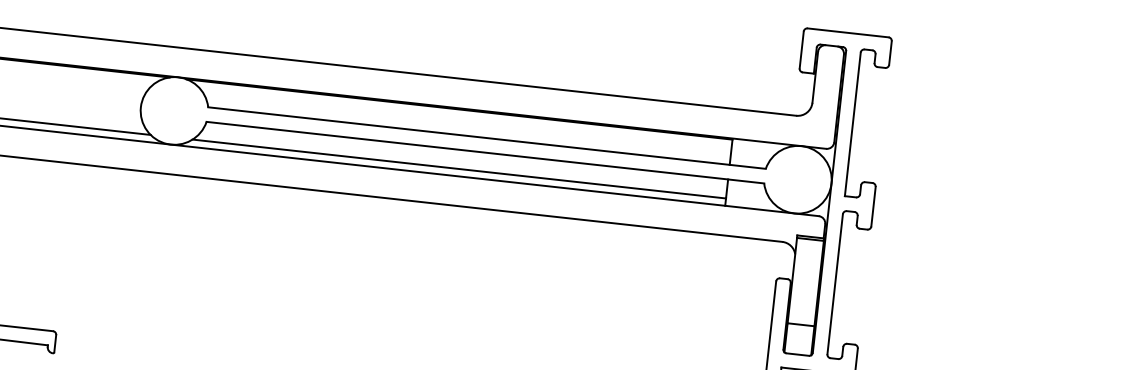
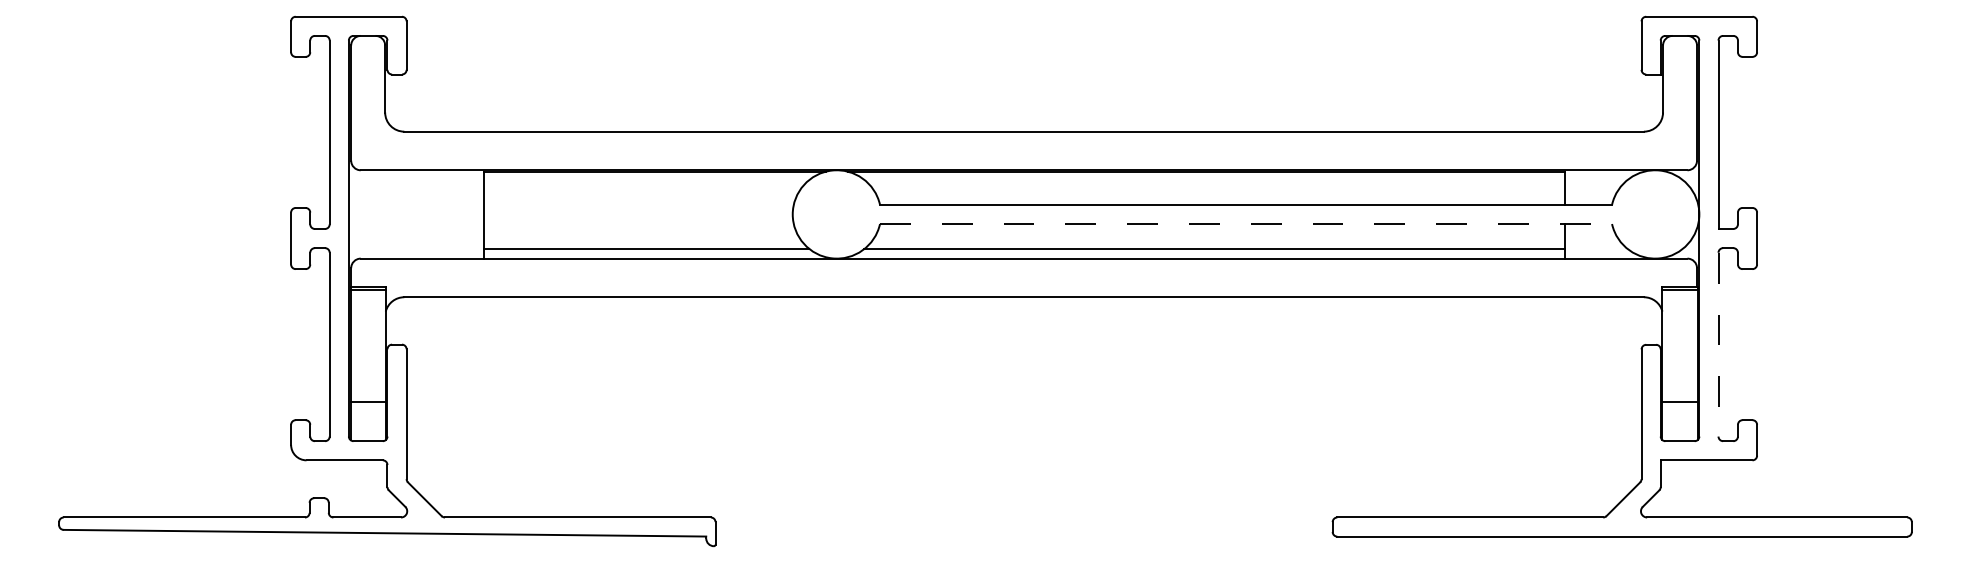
line: (485, 153) -> (1246, 224), solid -> dashed
line: (835, 284) -> (1718, 344), solid -> dashed

